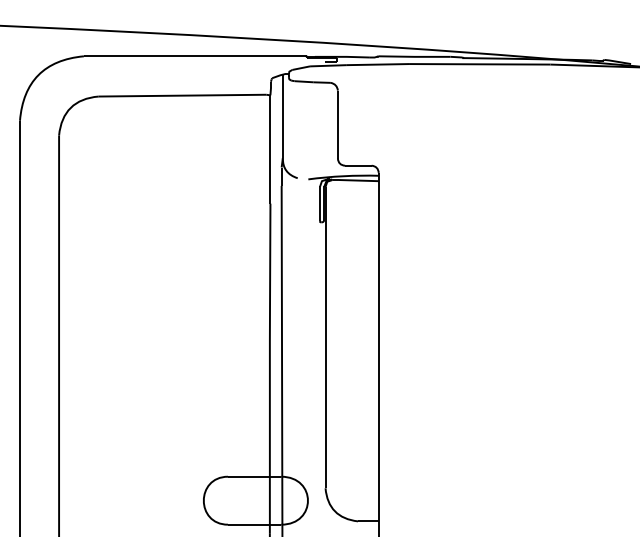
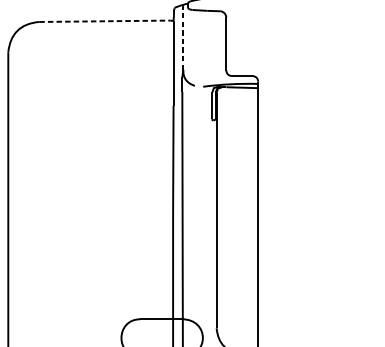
line: (182, 95) -> (104, 21), solid -> dashed
line: (282, 116) -> (182, 37), solid -> dashed

